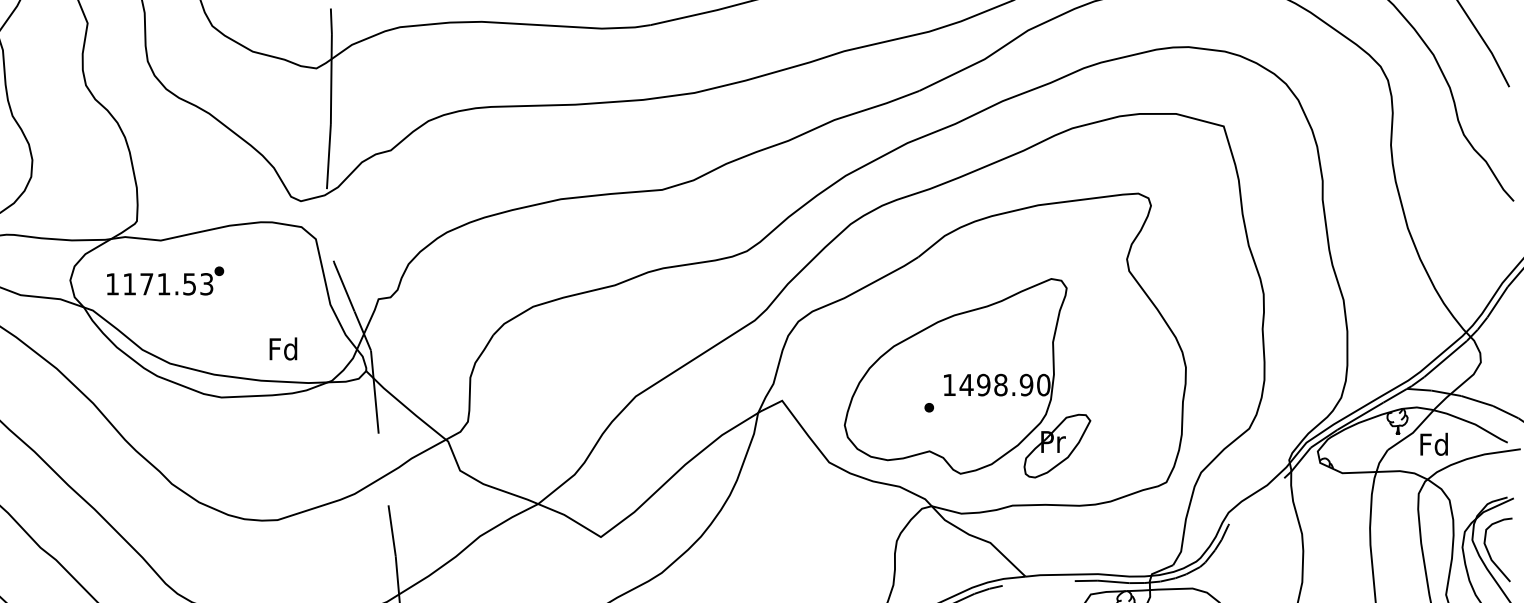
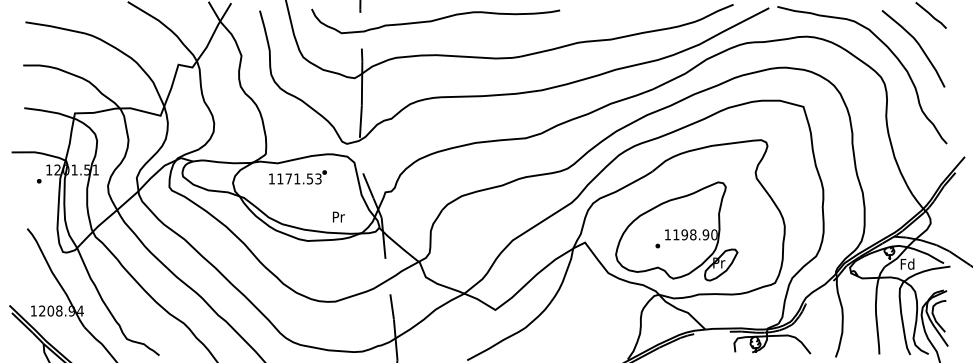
text: (164, 281) -> (297, 177), moved
text: (283, 347) -> (338, 216), Fd -> Pr
text: (964, 384) -> (675, 234), 1498.90 -> 1198.90

